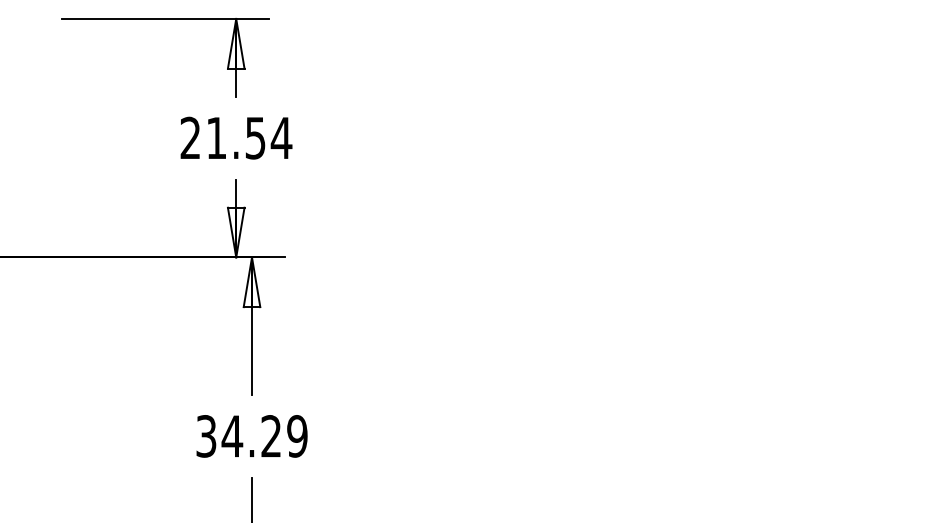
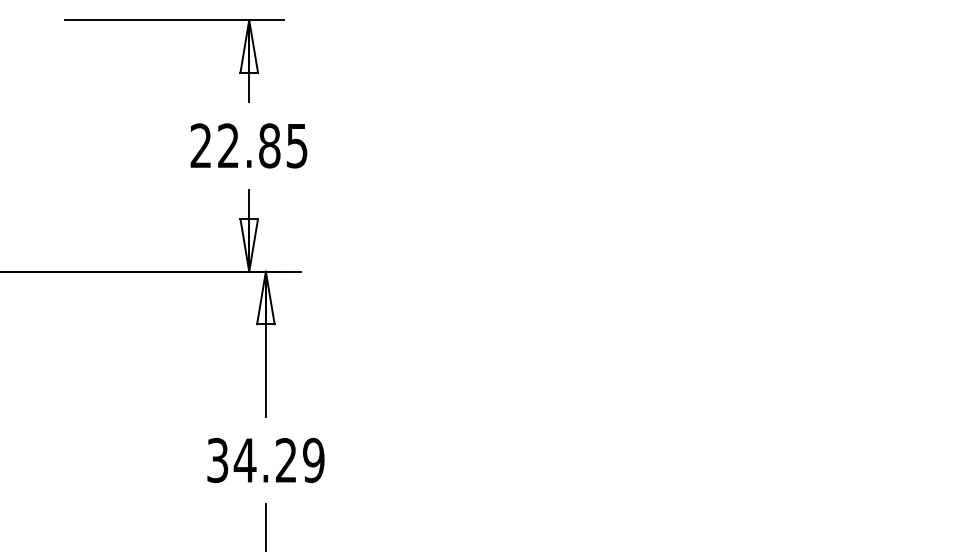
text: (249, 137) -> (263, 145), 21.54 -> 22.85

